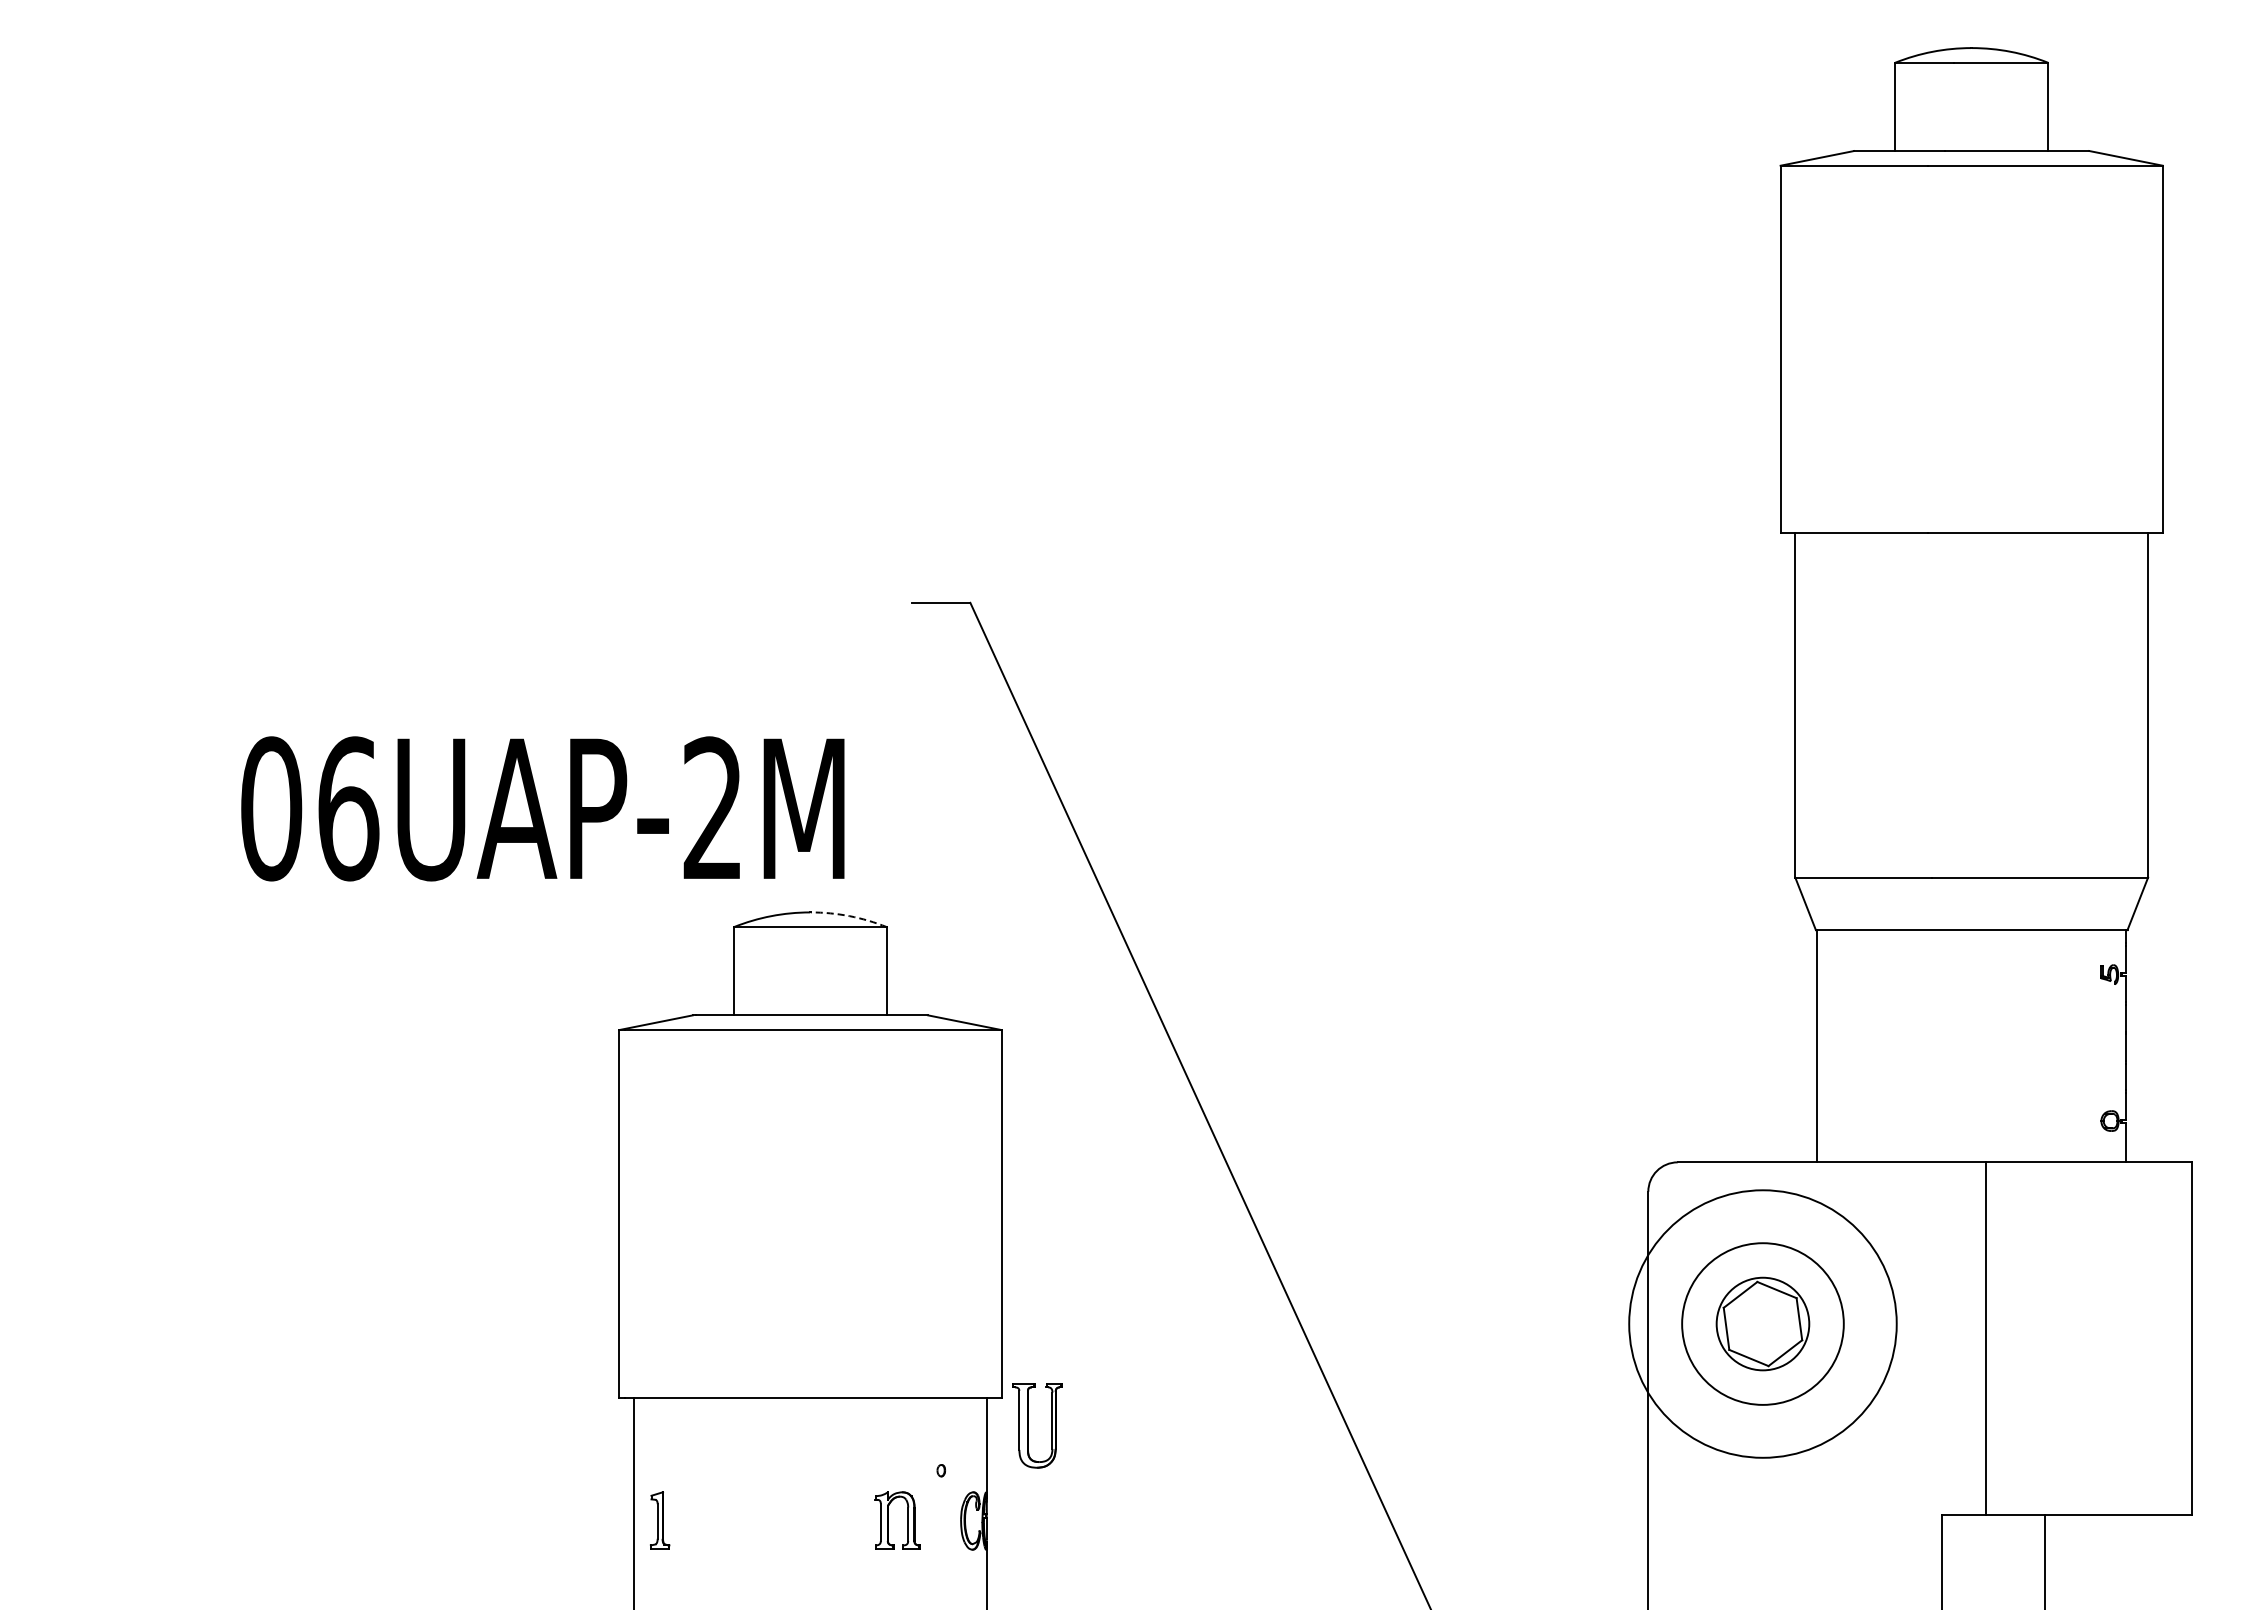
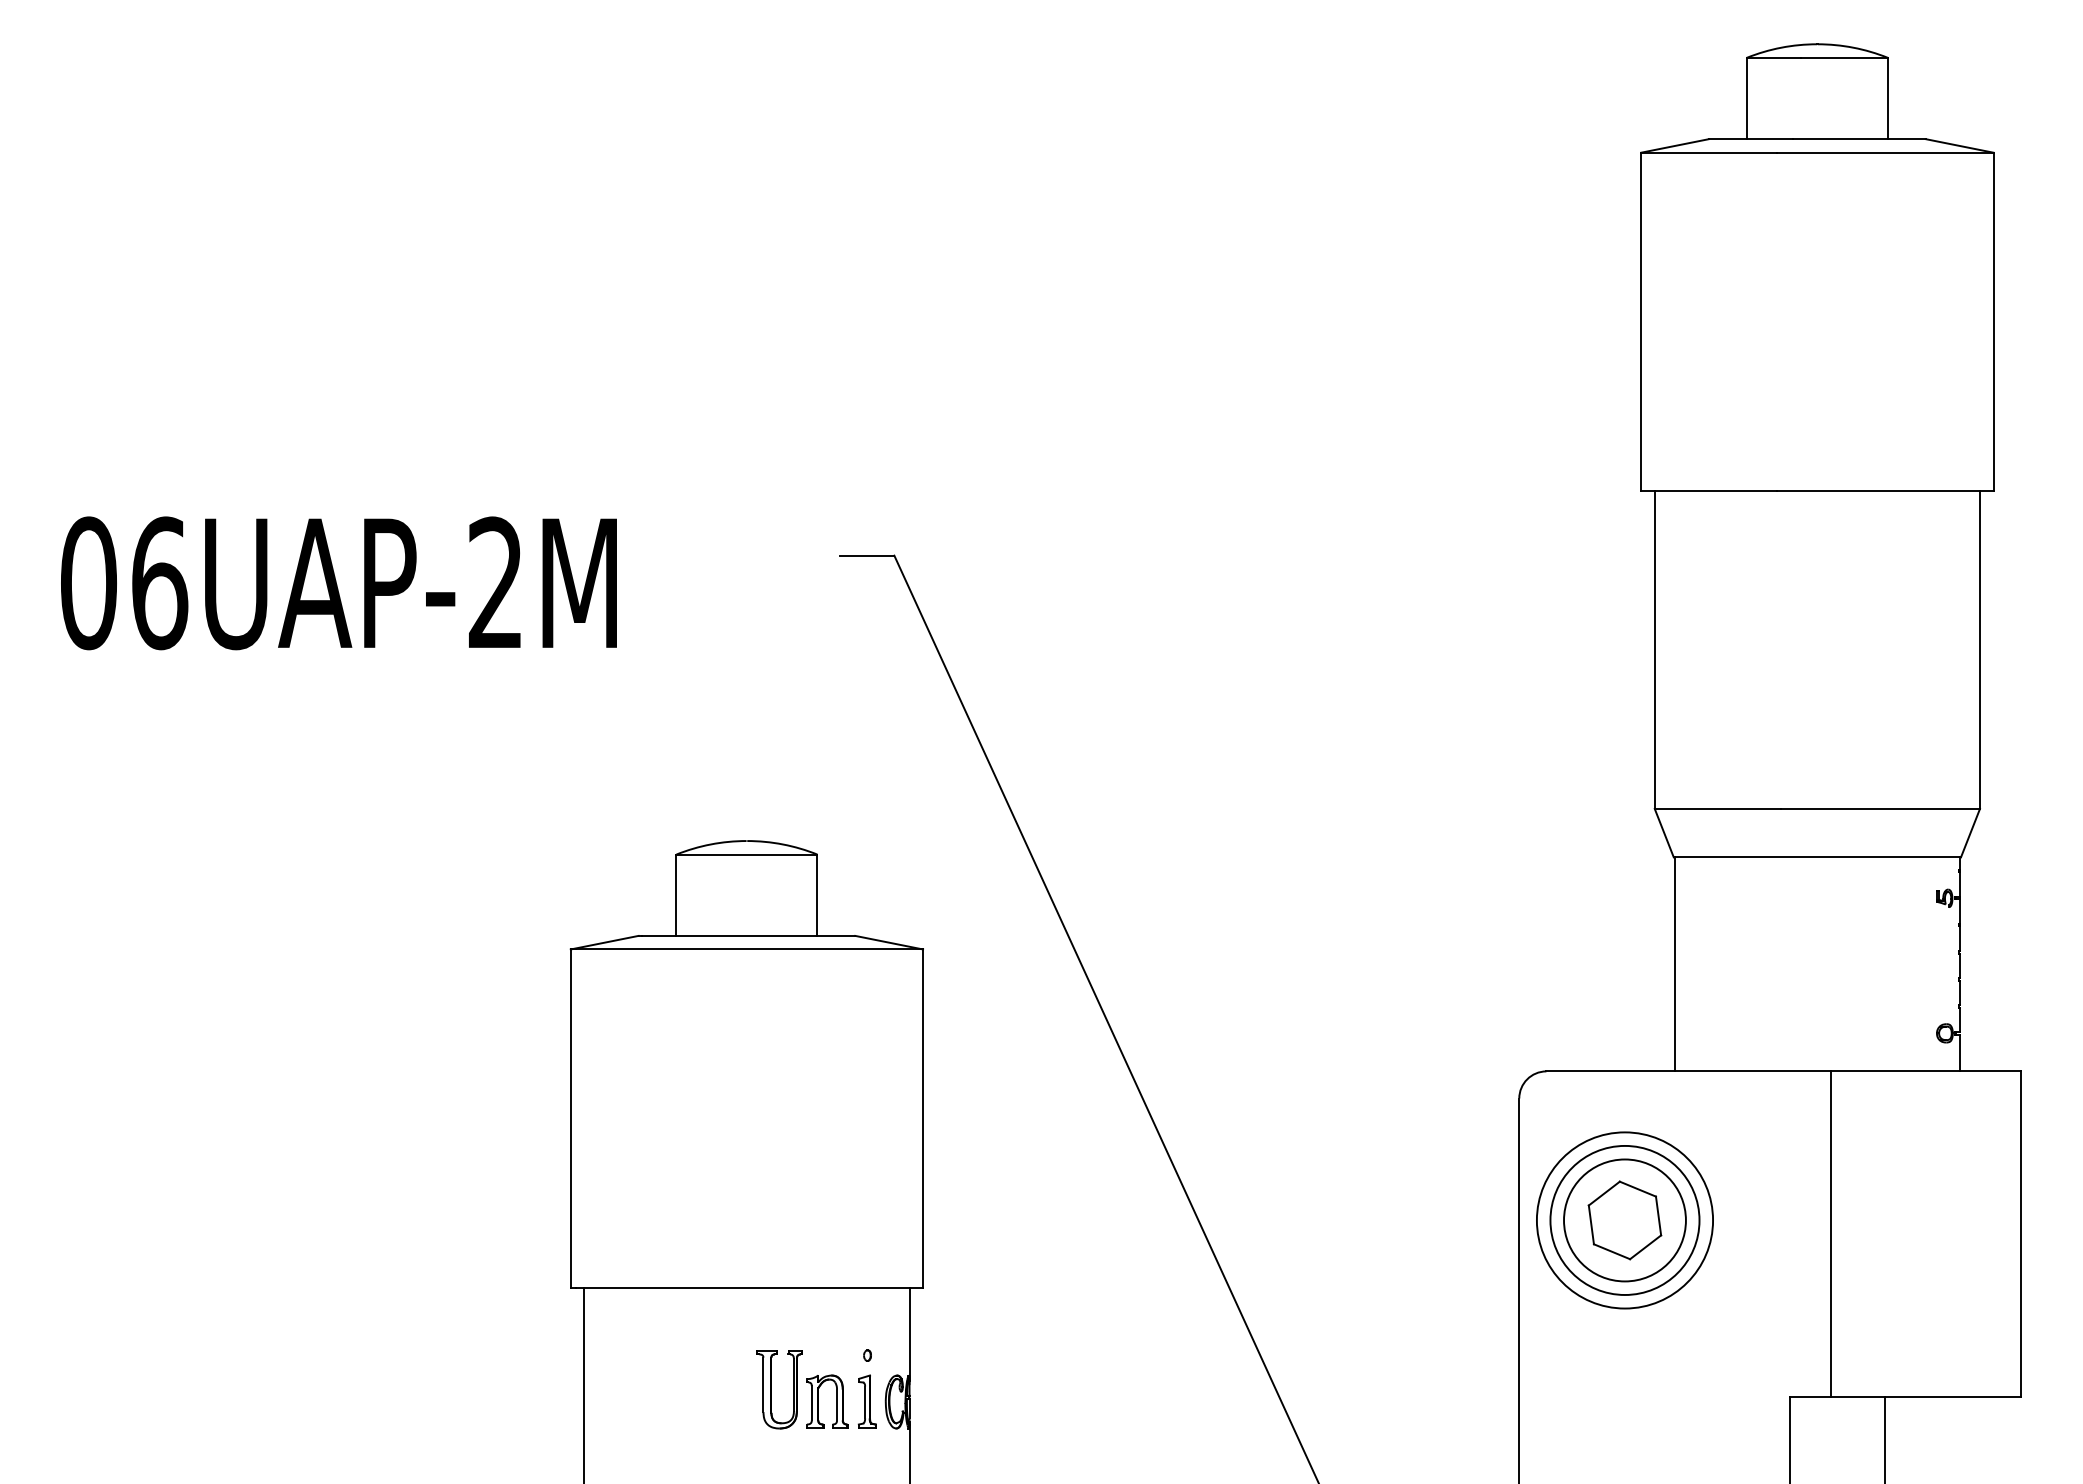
text: (542, 808) -> (338, 582), moved
arc: (849, 916) -> (782, 844), dashed -> solid
circle: (1762, 1323) -> (1624, 1219), size x0.71
circle: (1762, 1323) -> (1624, 1219), size x1.43
part: (1028, 1425) -> (771, 1389), moved
part: (660, 1520) -> (867, 1401), moved

